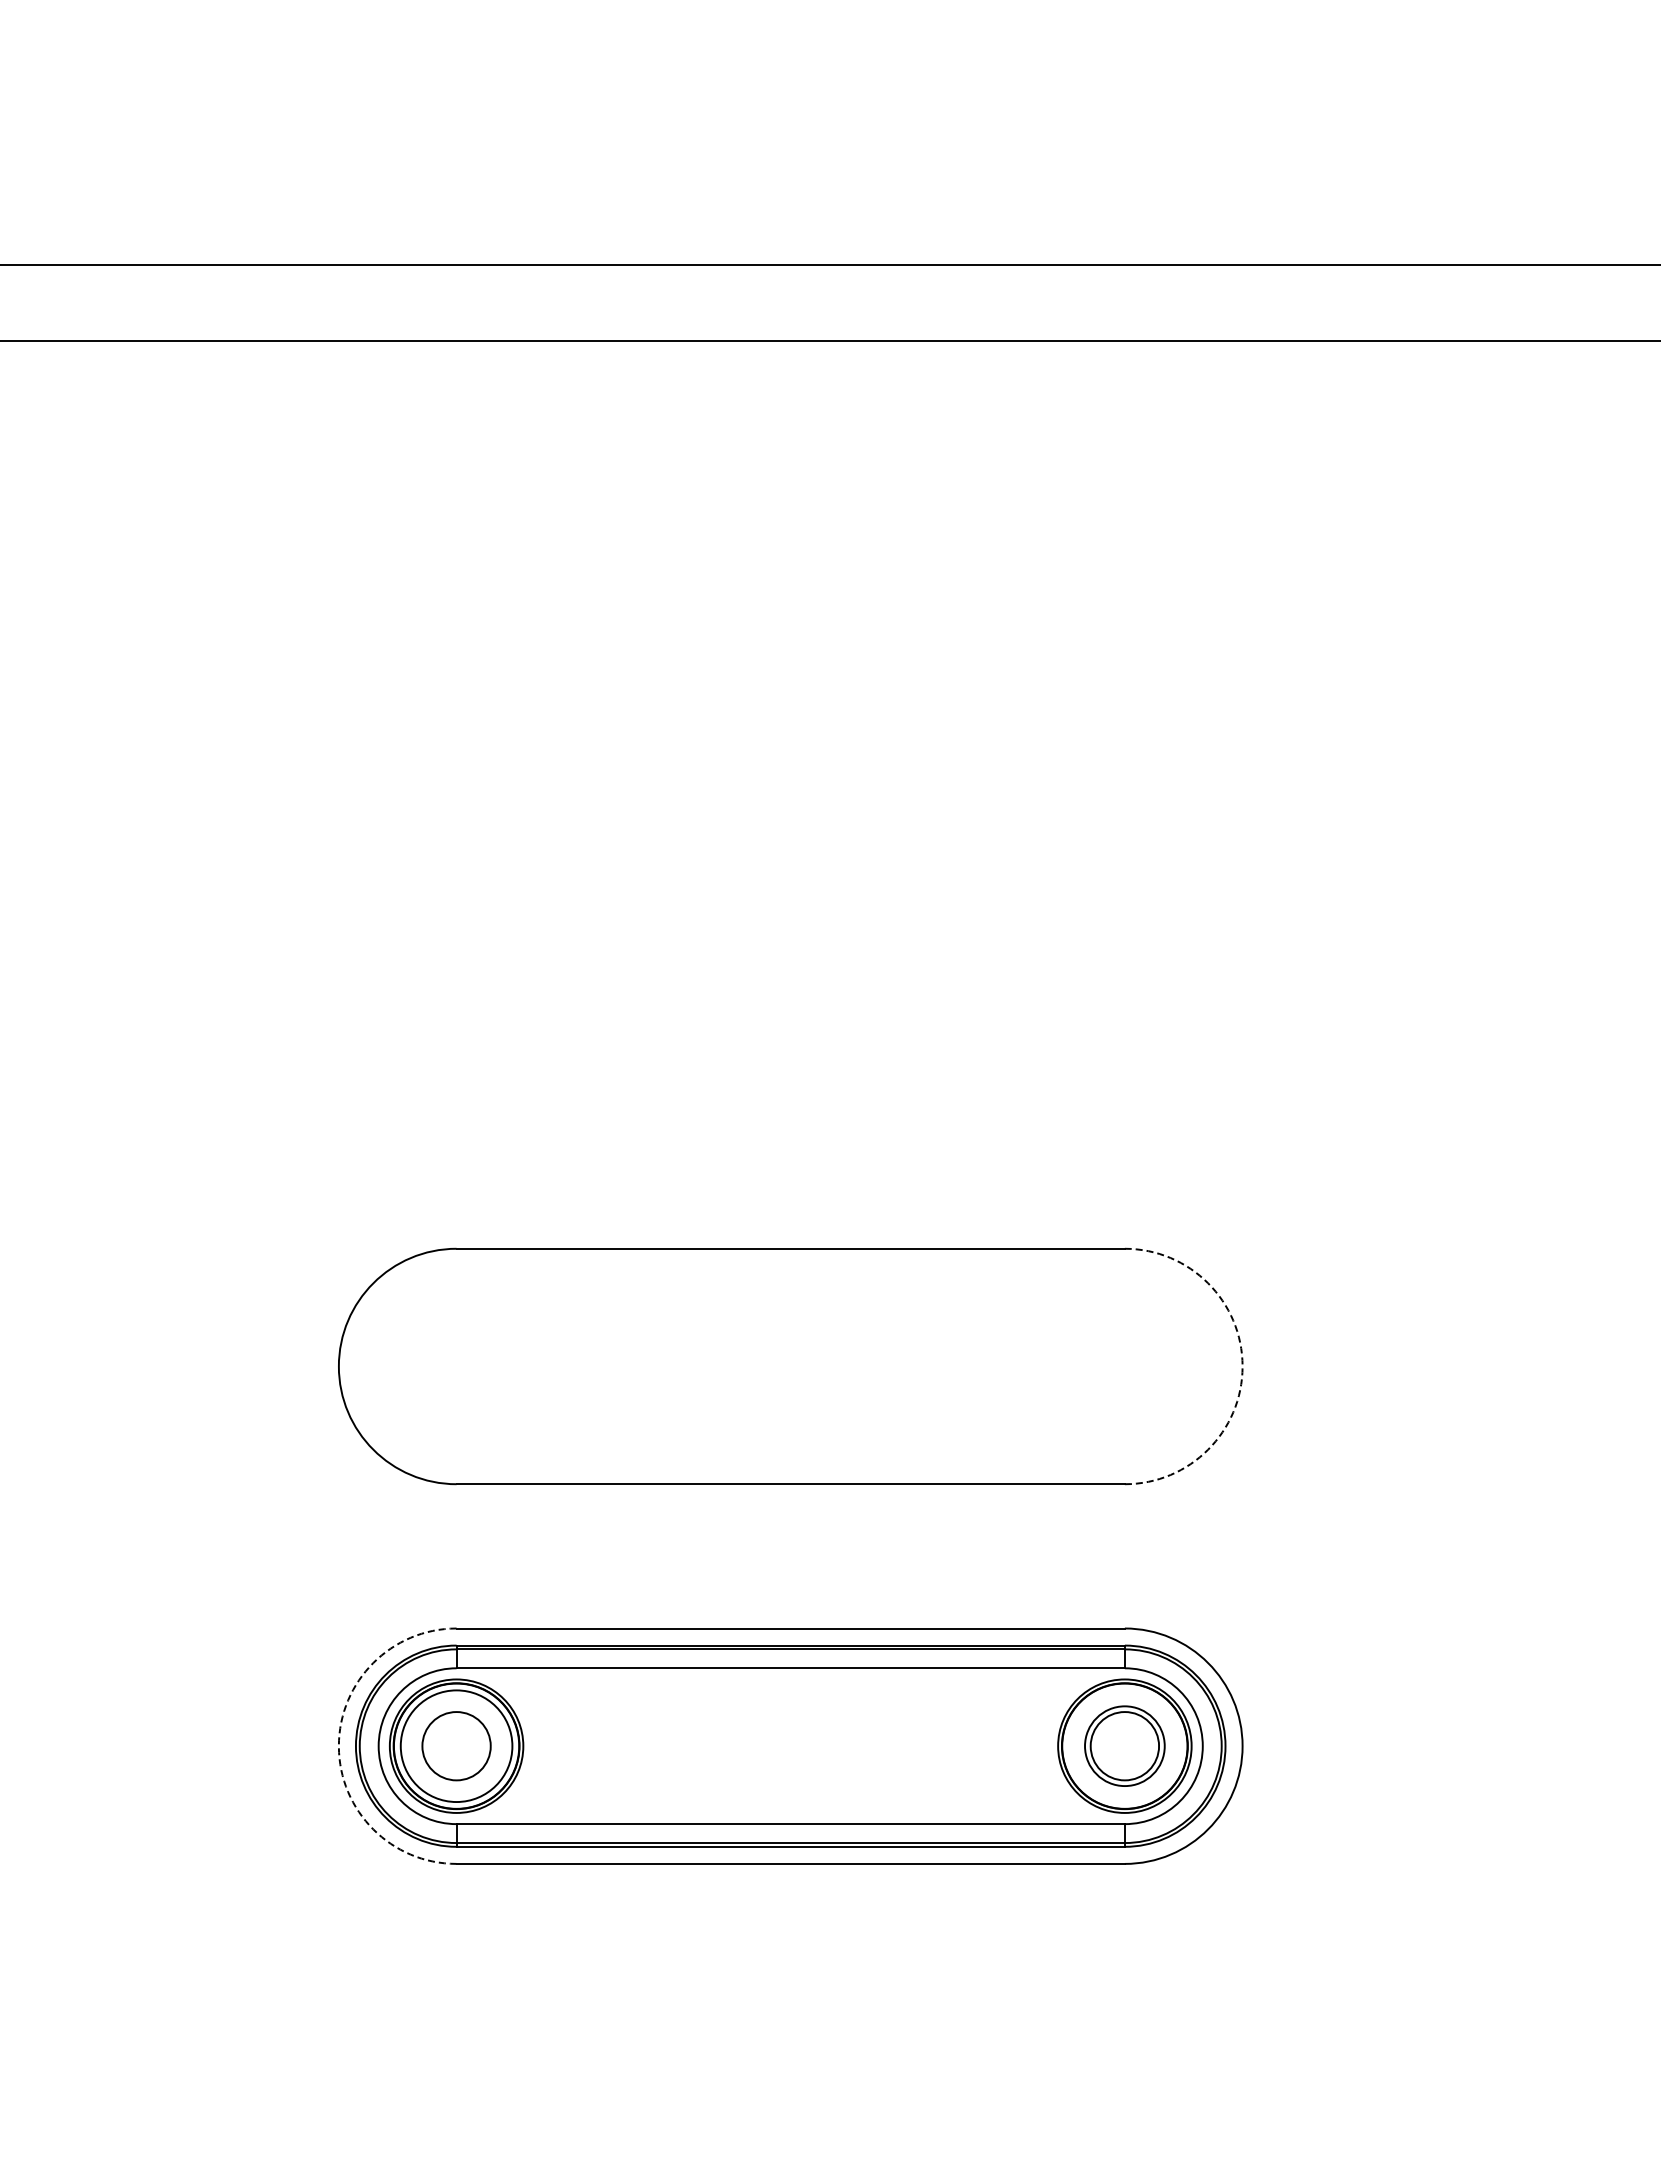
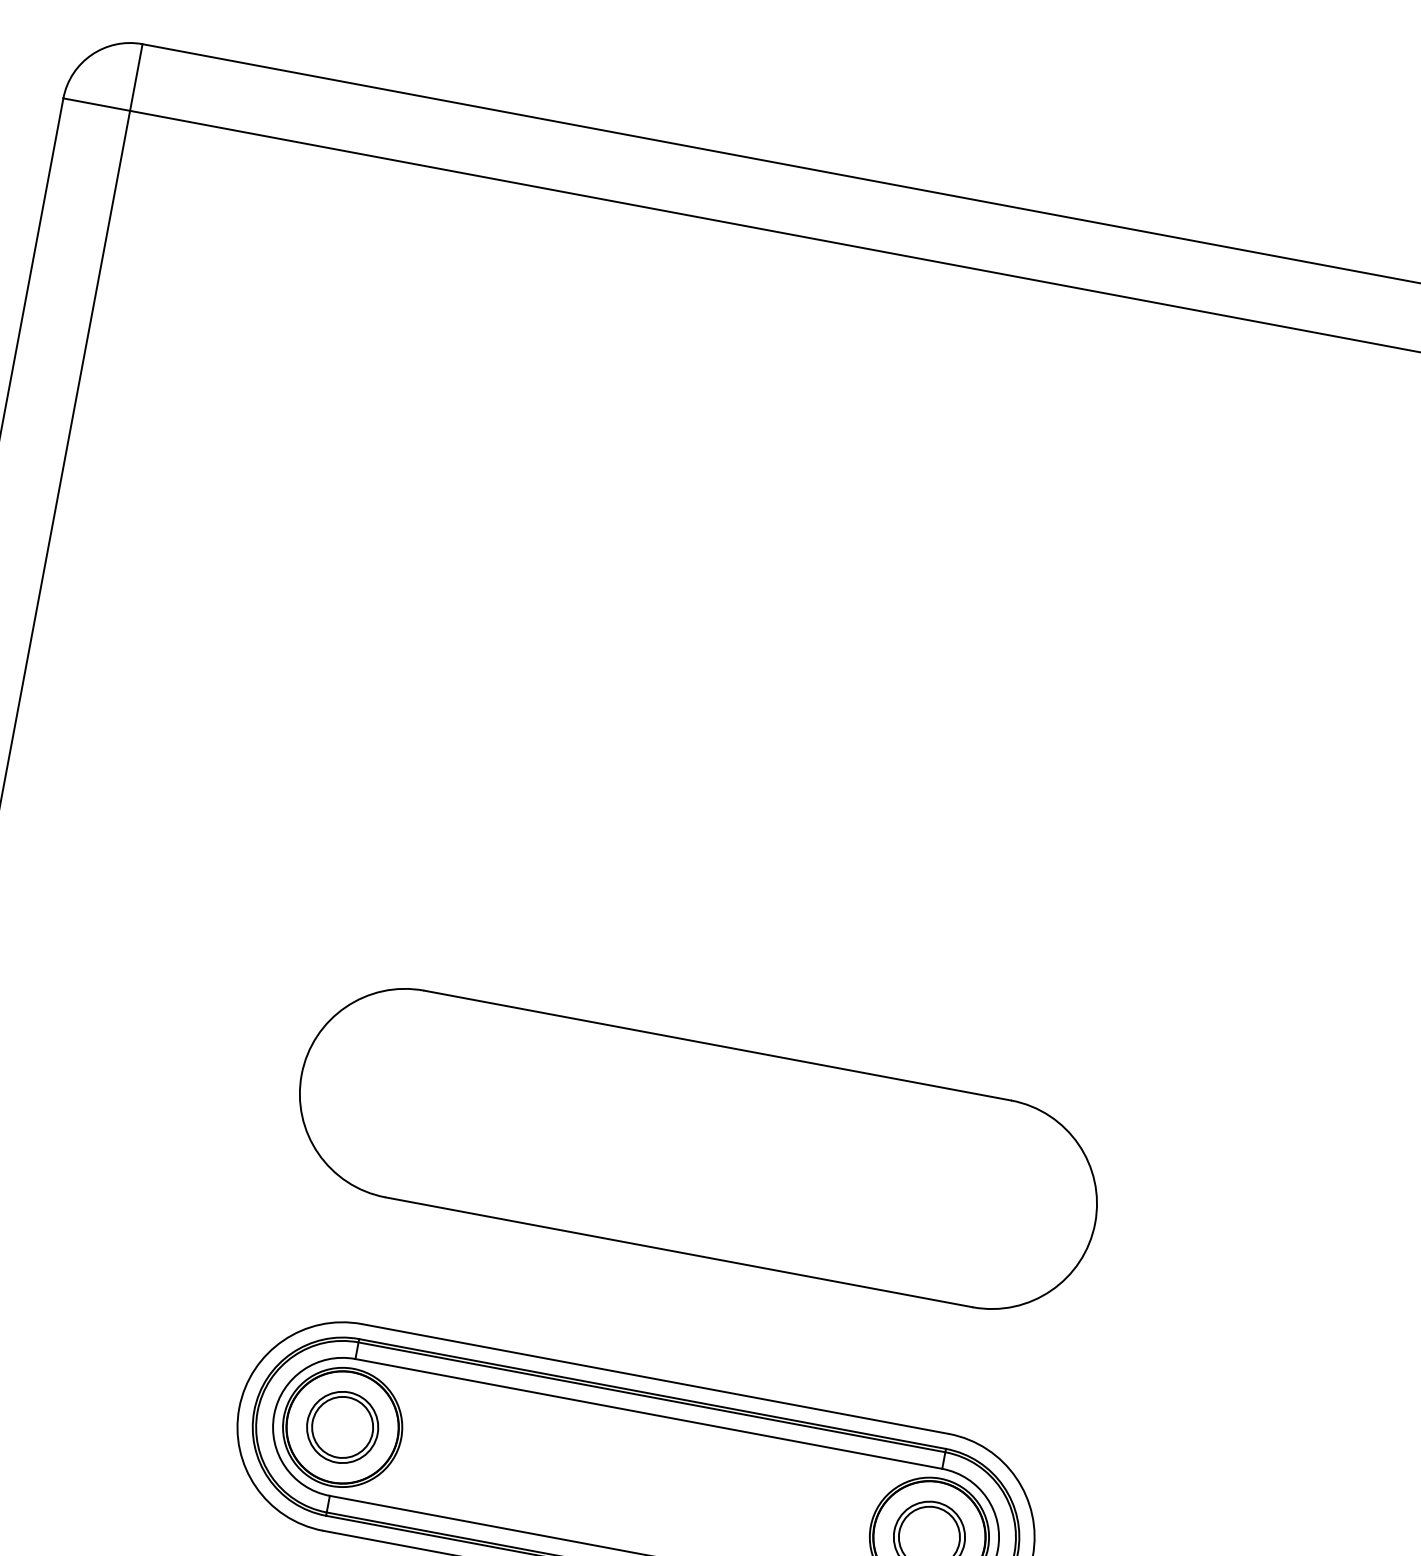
arc: (1242, 1366) -> (1095, 1223), dashed -> solid
arc: (338, 1746) -> (238, 1408), dashed -> solid
circle: (456, 1746) -> (342, 1427), size x0.71

